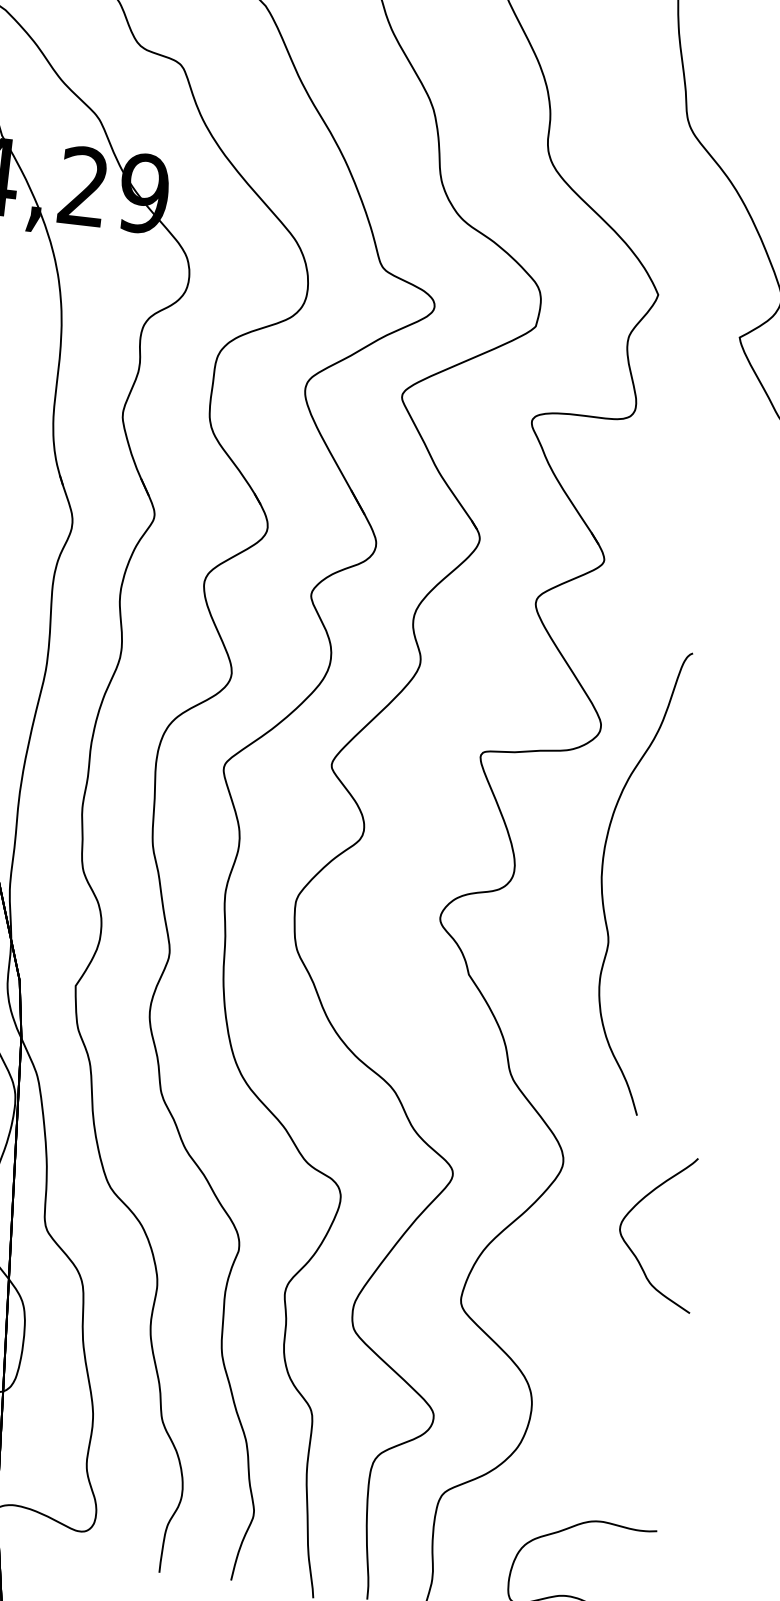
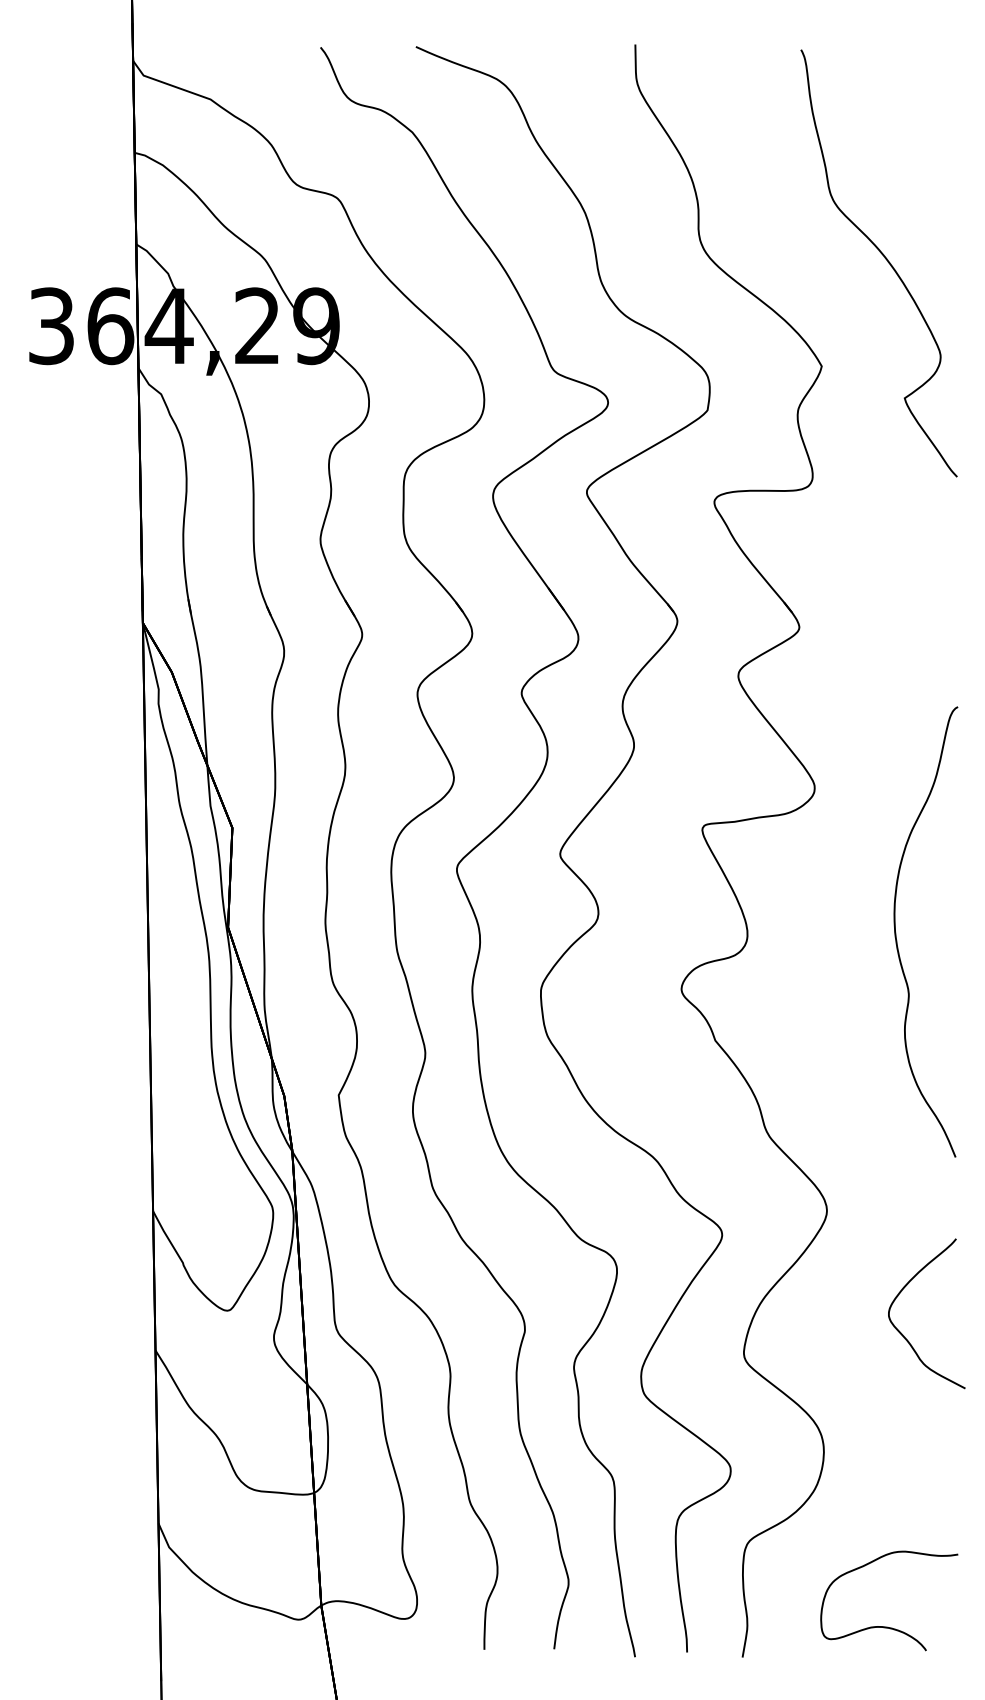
curve: (603, 877) -> (896, 932), moved
curve: (632, 1250) -> (903, 1334), moved

